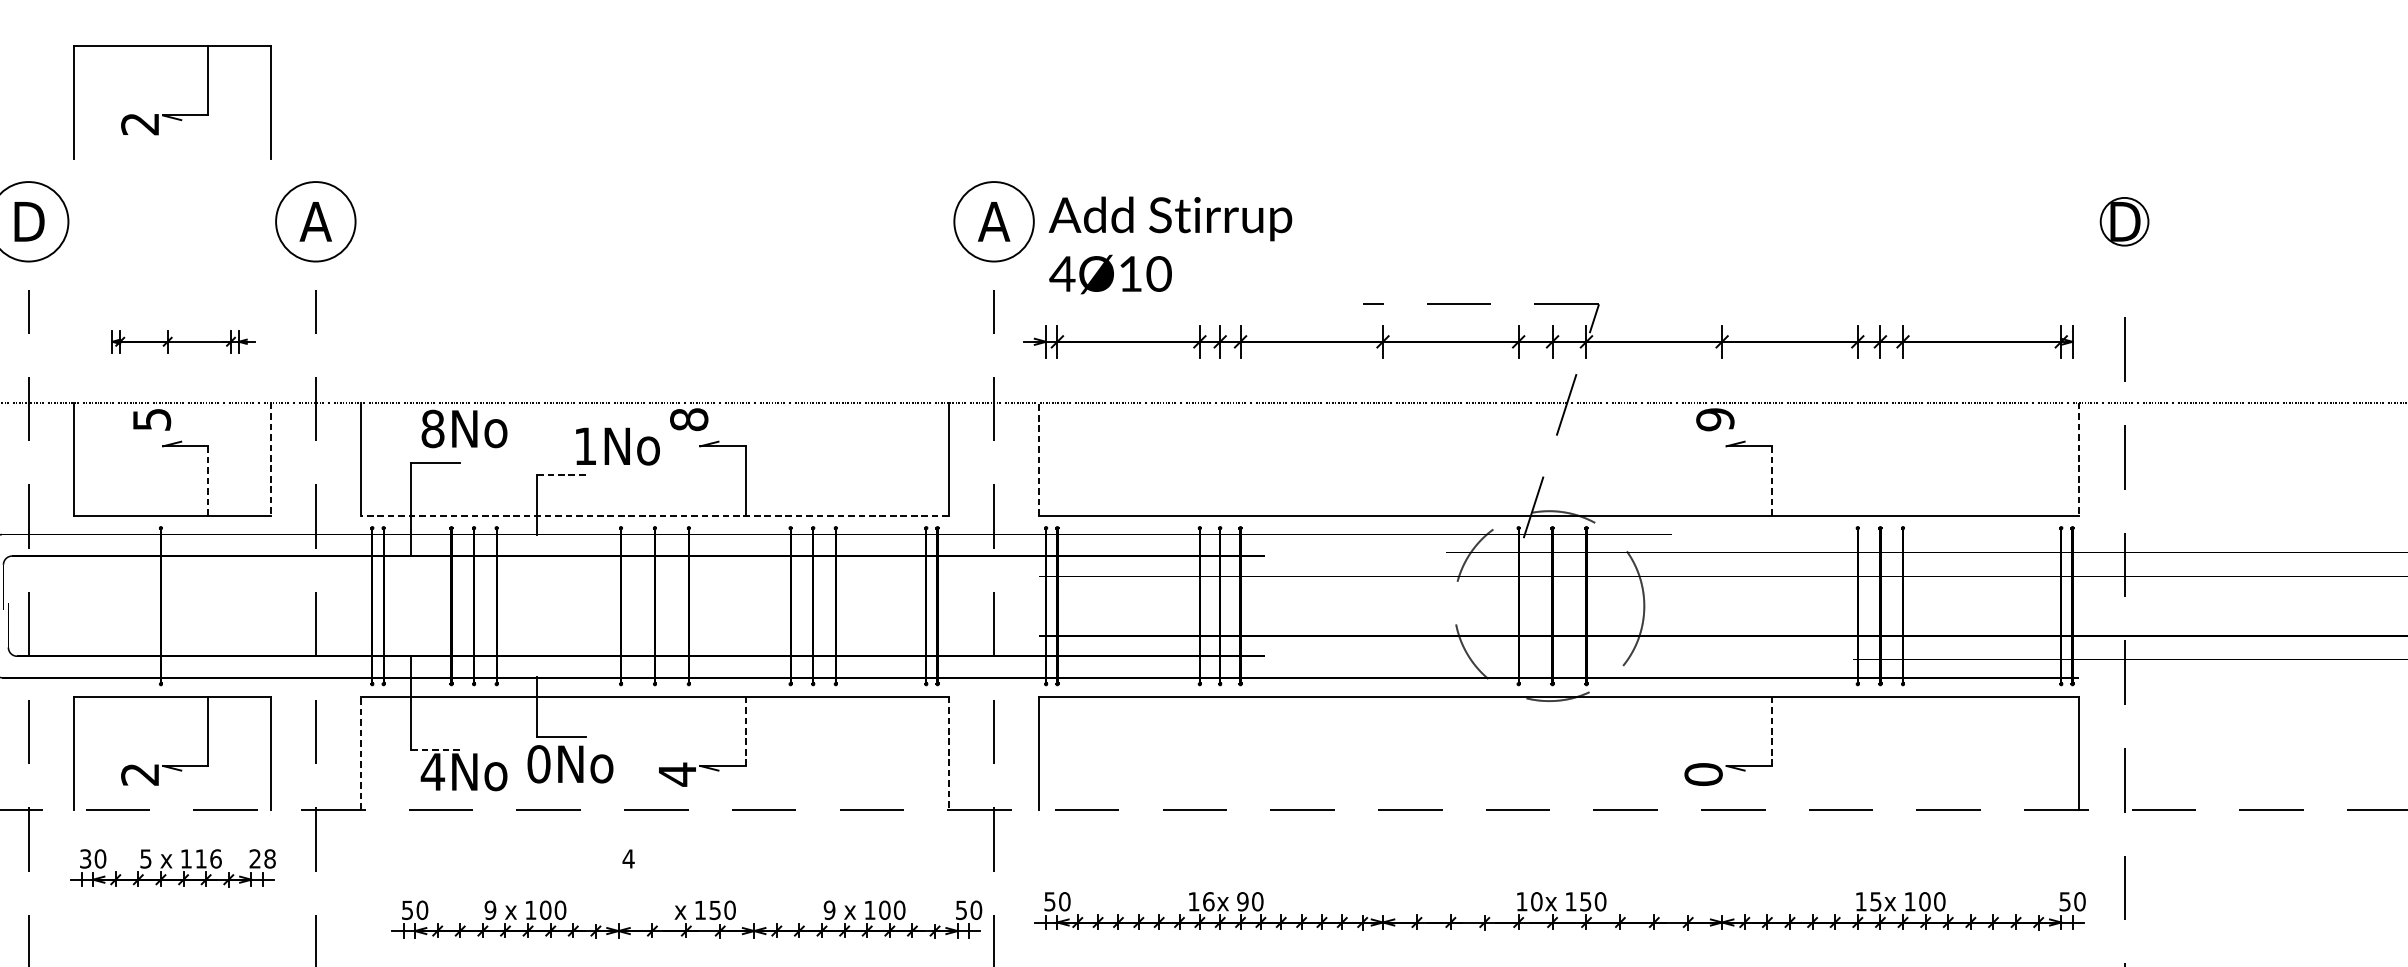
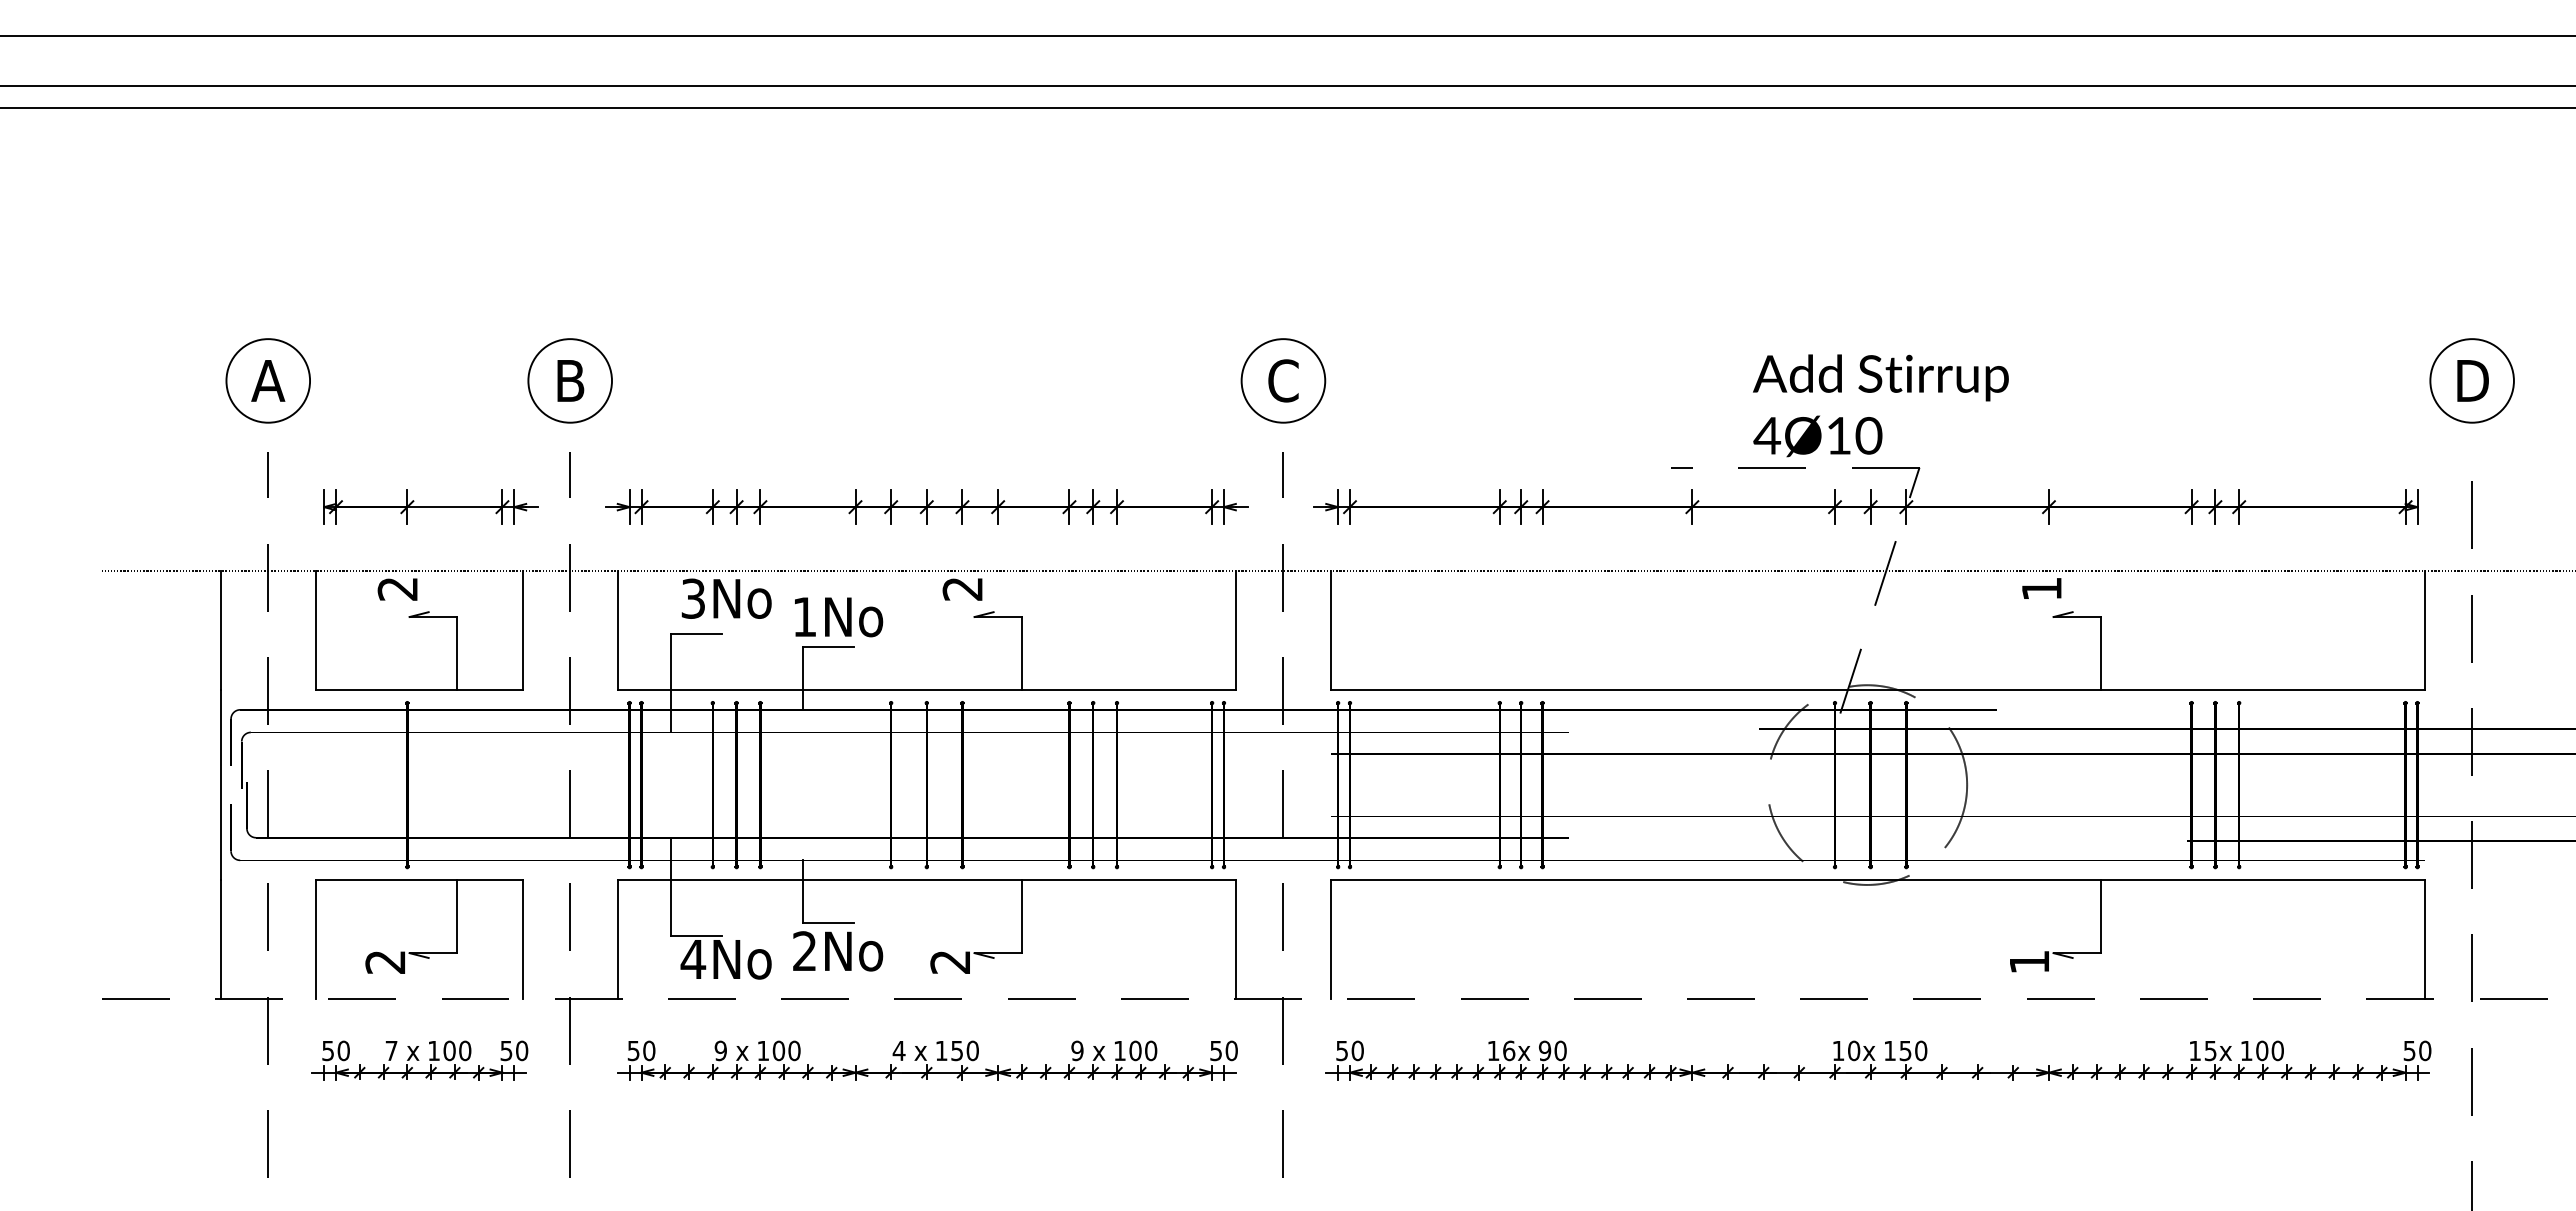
part: (172, 114) -> (419, 268), removed
text: (28, 221) -> (268, 380), D -> A
text: (316, 221) -> (570, 380), A -> B
text: (994, 221) -> (1283, 380), A -> C
circle: (2123, 221) -> (2471, 380), size x1.67
text: (1170, 245) -> (1880, 405), moved
part: (182, 341) -> (430, 506), size x1.43
part: (654, 341) -> (926, 506), added
text: (151, 419) -> (397, 588), 5 -> 2
text: (688, 419) -> (962, 588), 8 -> 2
text: (1715, 420) -> (2041, 589), 9 -> 1
text: (433, 428) -> (693, 598), 8No -> 3No
text: (618, 446) -> (839, 617), moved
line: (1038, 459) -> (1330, 630), dashed -> solid
line: (270, 460) -> (522, 631), dashed -> solid
line: (2079, 460) -> (2424, 631), dashed -> solid
line: (561, 475) -> (828, 647), dashed -> solid
line: (208, 481) -> (457, 653), dashed -> solid
line: (1772, 481) -> (2101, 653), dashed -> solid
line: (654, 515) -> (926, 689), dashed -> solid
line: (745, 732) -> (1022, 917), dashed -> solid
line: (1772, 732) -> (2101, 917), dashed -> solid
line: (435, 750) -> (696, 936), dashed -> solid
line: (360, 753) -> (617, 939), dashed -> solid
line: (948, 753) -> (1235, 940), dashed -> solid
text: (538, 764) -> (804, 951), 0No -> 2No
text: (676, 774) -> (949, 962), 4 -> 2
text: (1703, 774) -> (2029, 962), 0 -> 1
text: (85, 858) -> (327, 1050), 30 -> 50
text: (208, 858) -> (457, 1050), 116 -> 100
text: (262, 858) -> (514, 1050), 28 -> 50
text: (145, 859) -> (391, 1051), 5 -> 7
part: (1560, 910) -> (1878, 1060), moved
part: (686, 919) -> (927, 1060), moved

